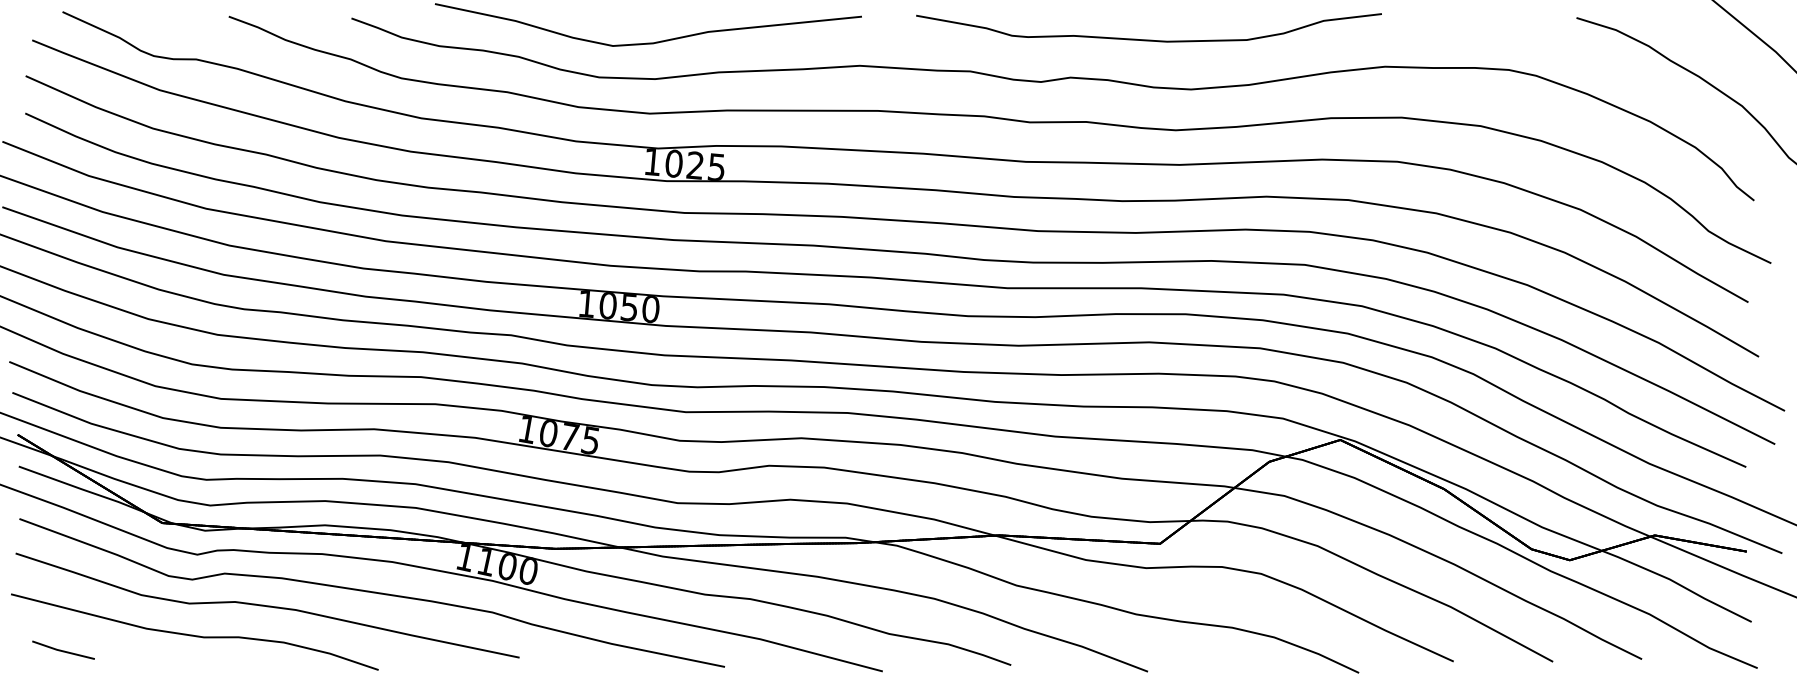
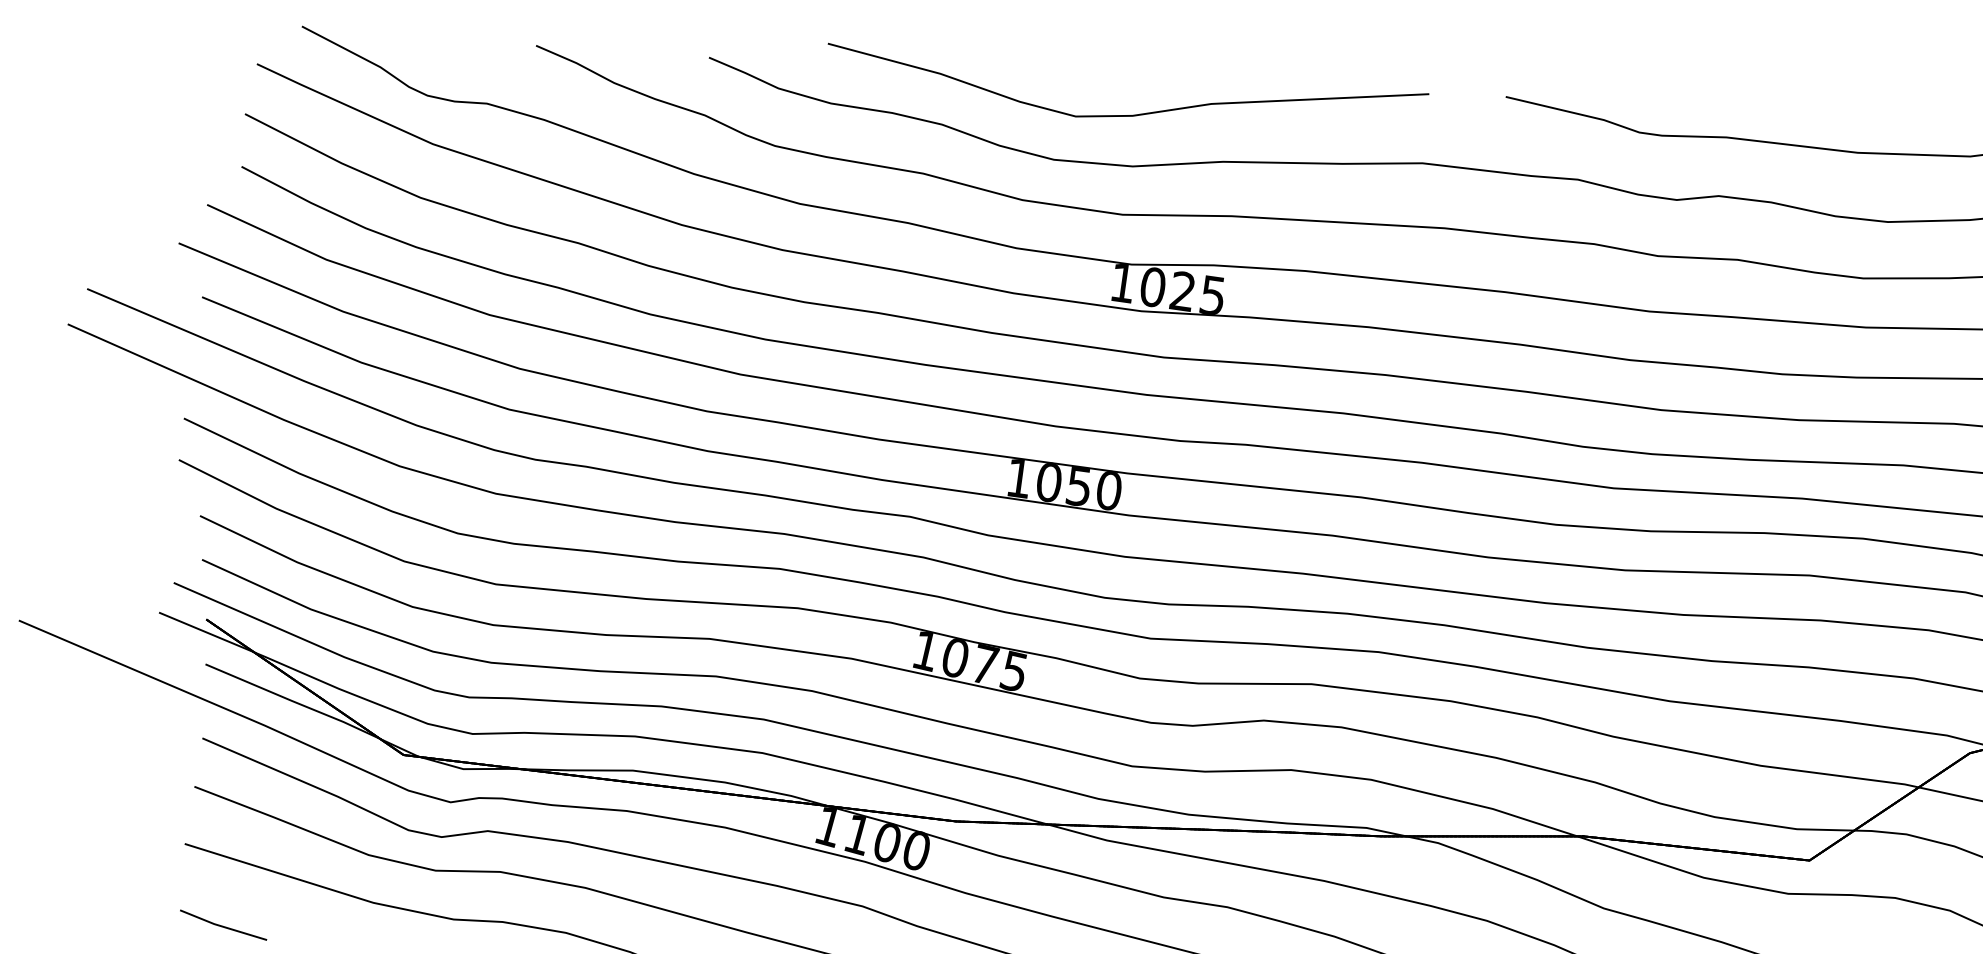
line: (63, 650) -> (223, 925), moved

